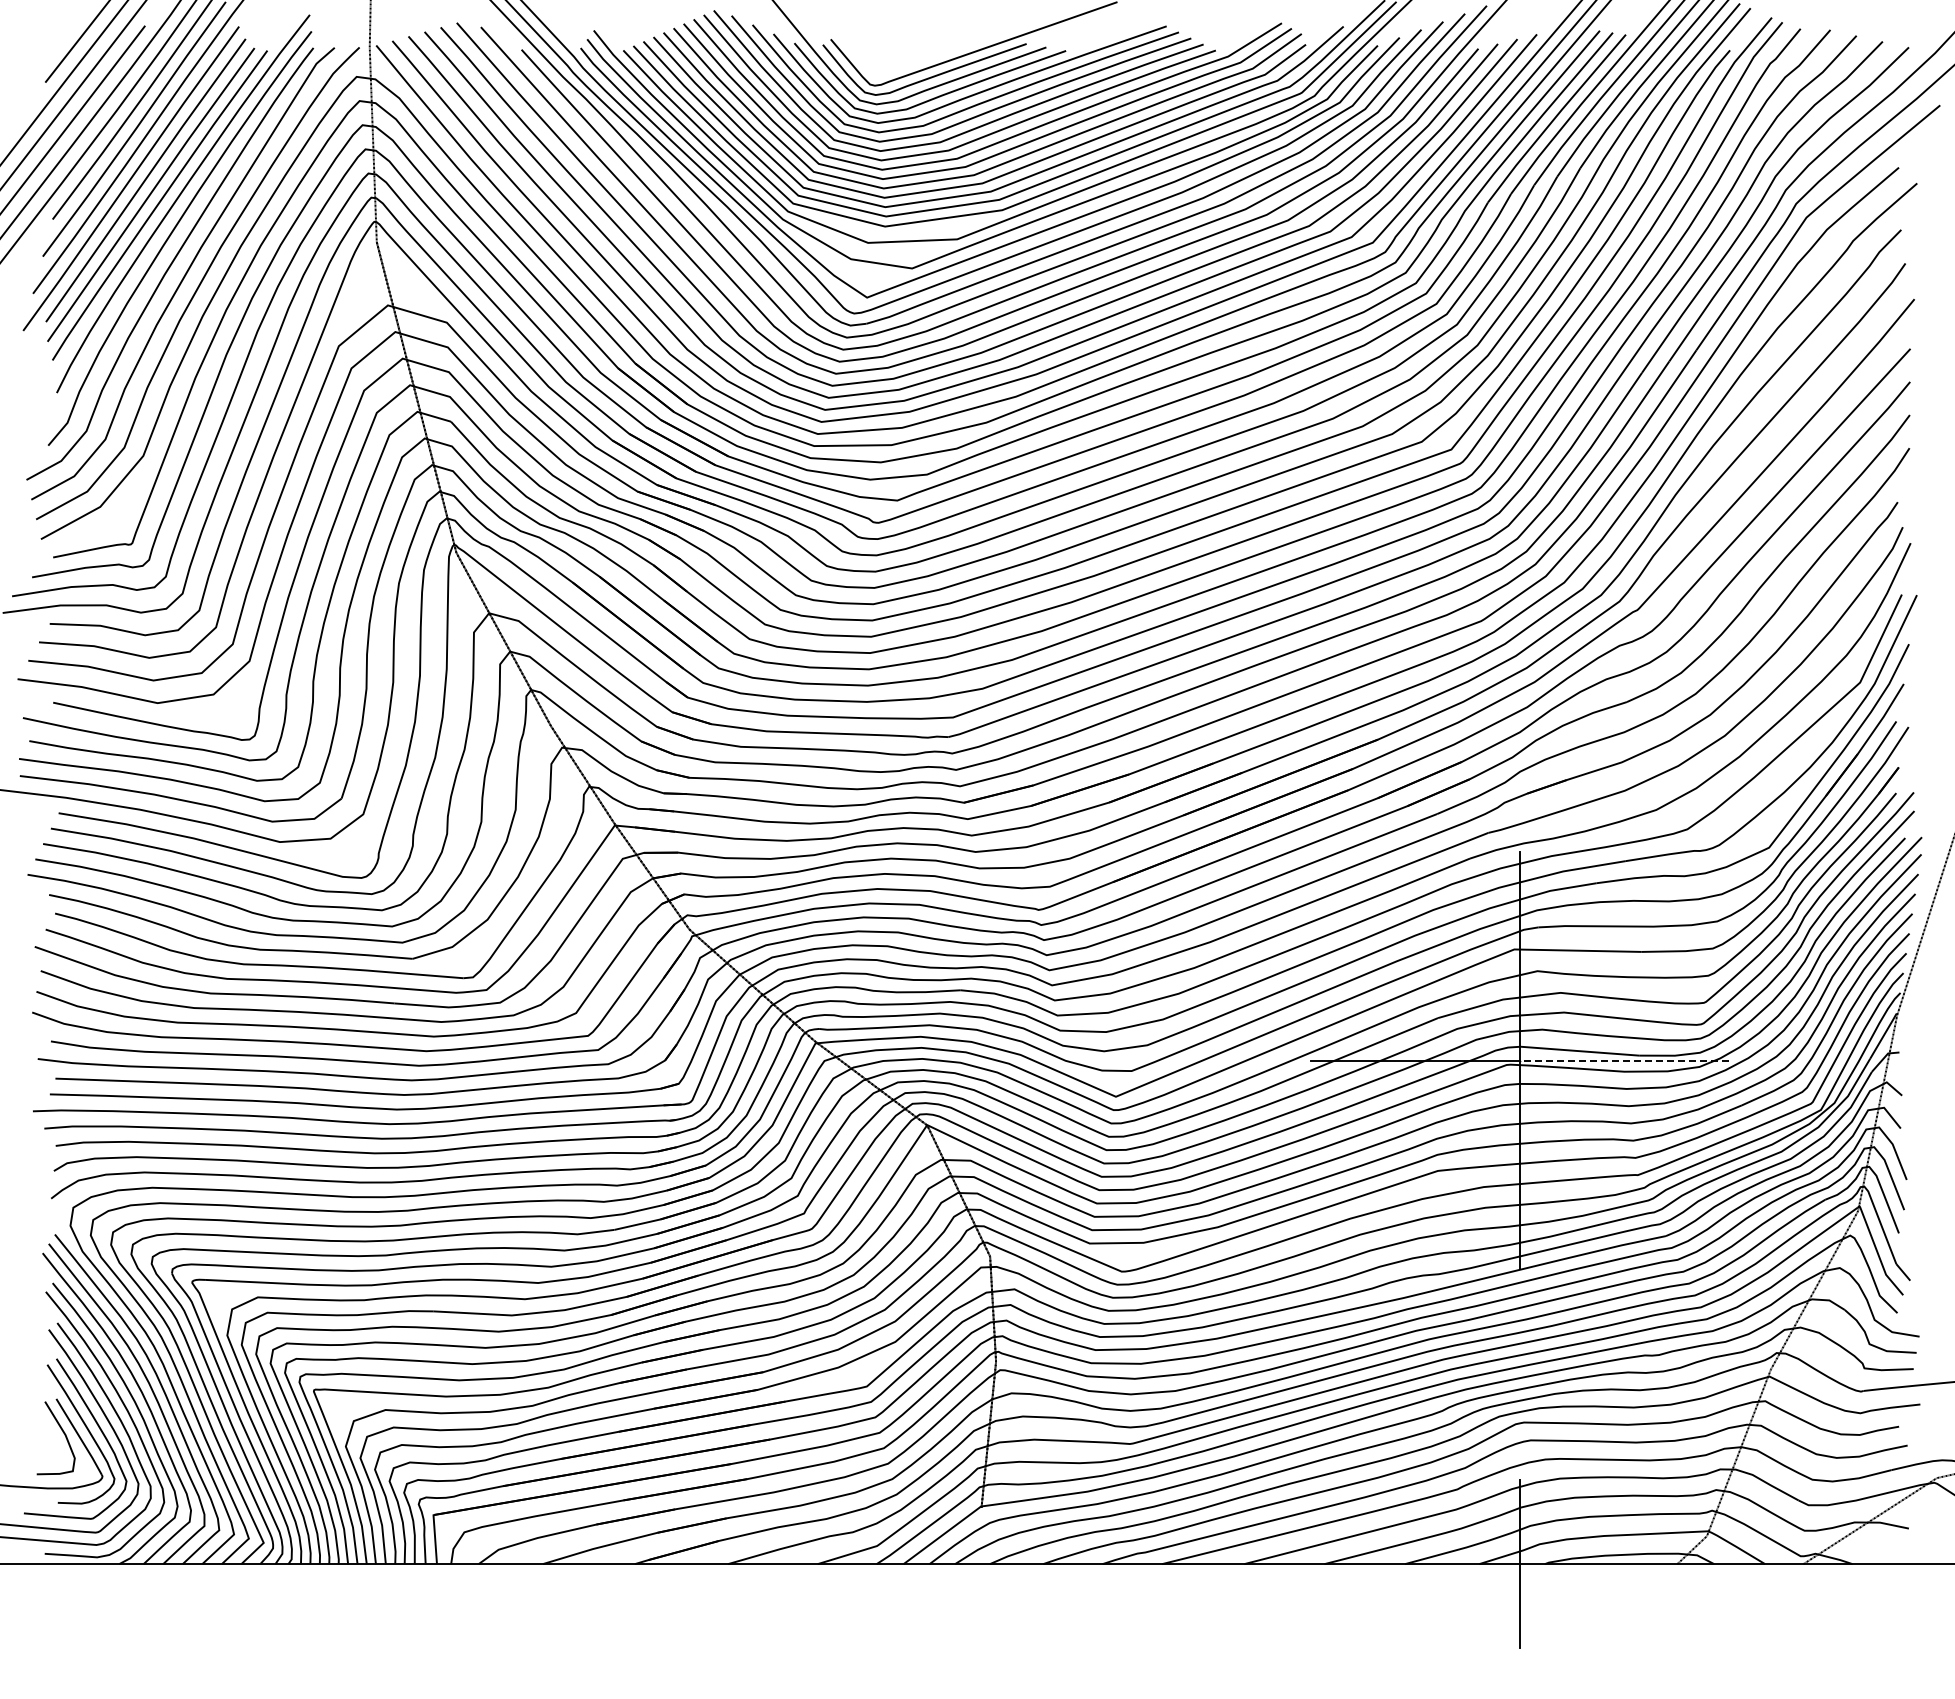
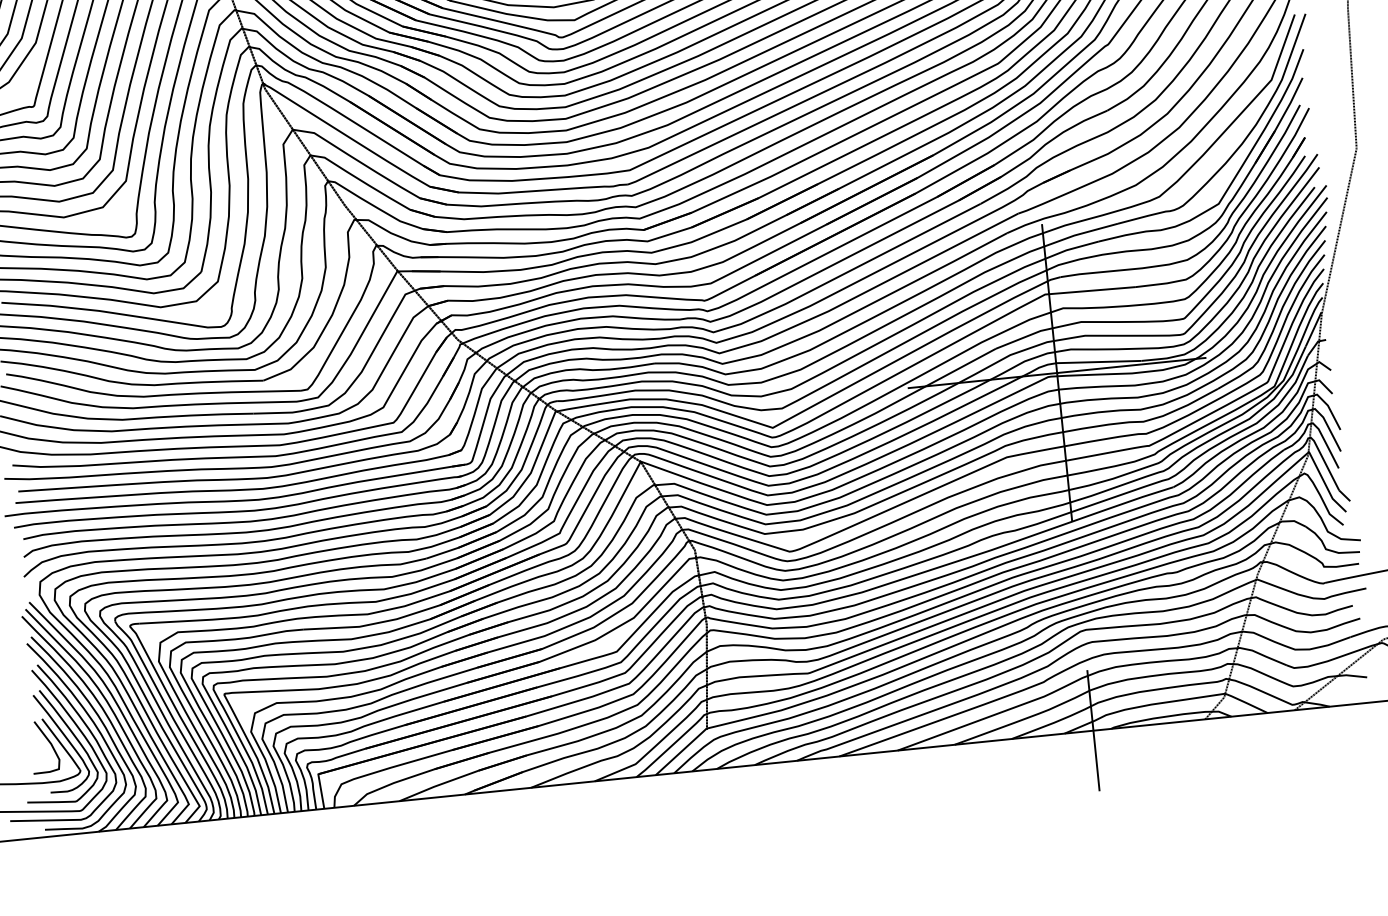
line: (1623, 1060) -> (1130, 365), dashed -> solid

